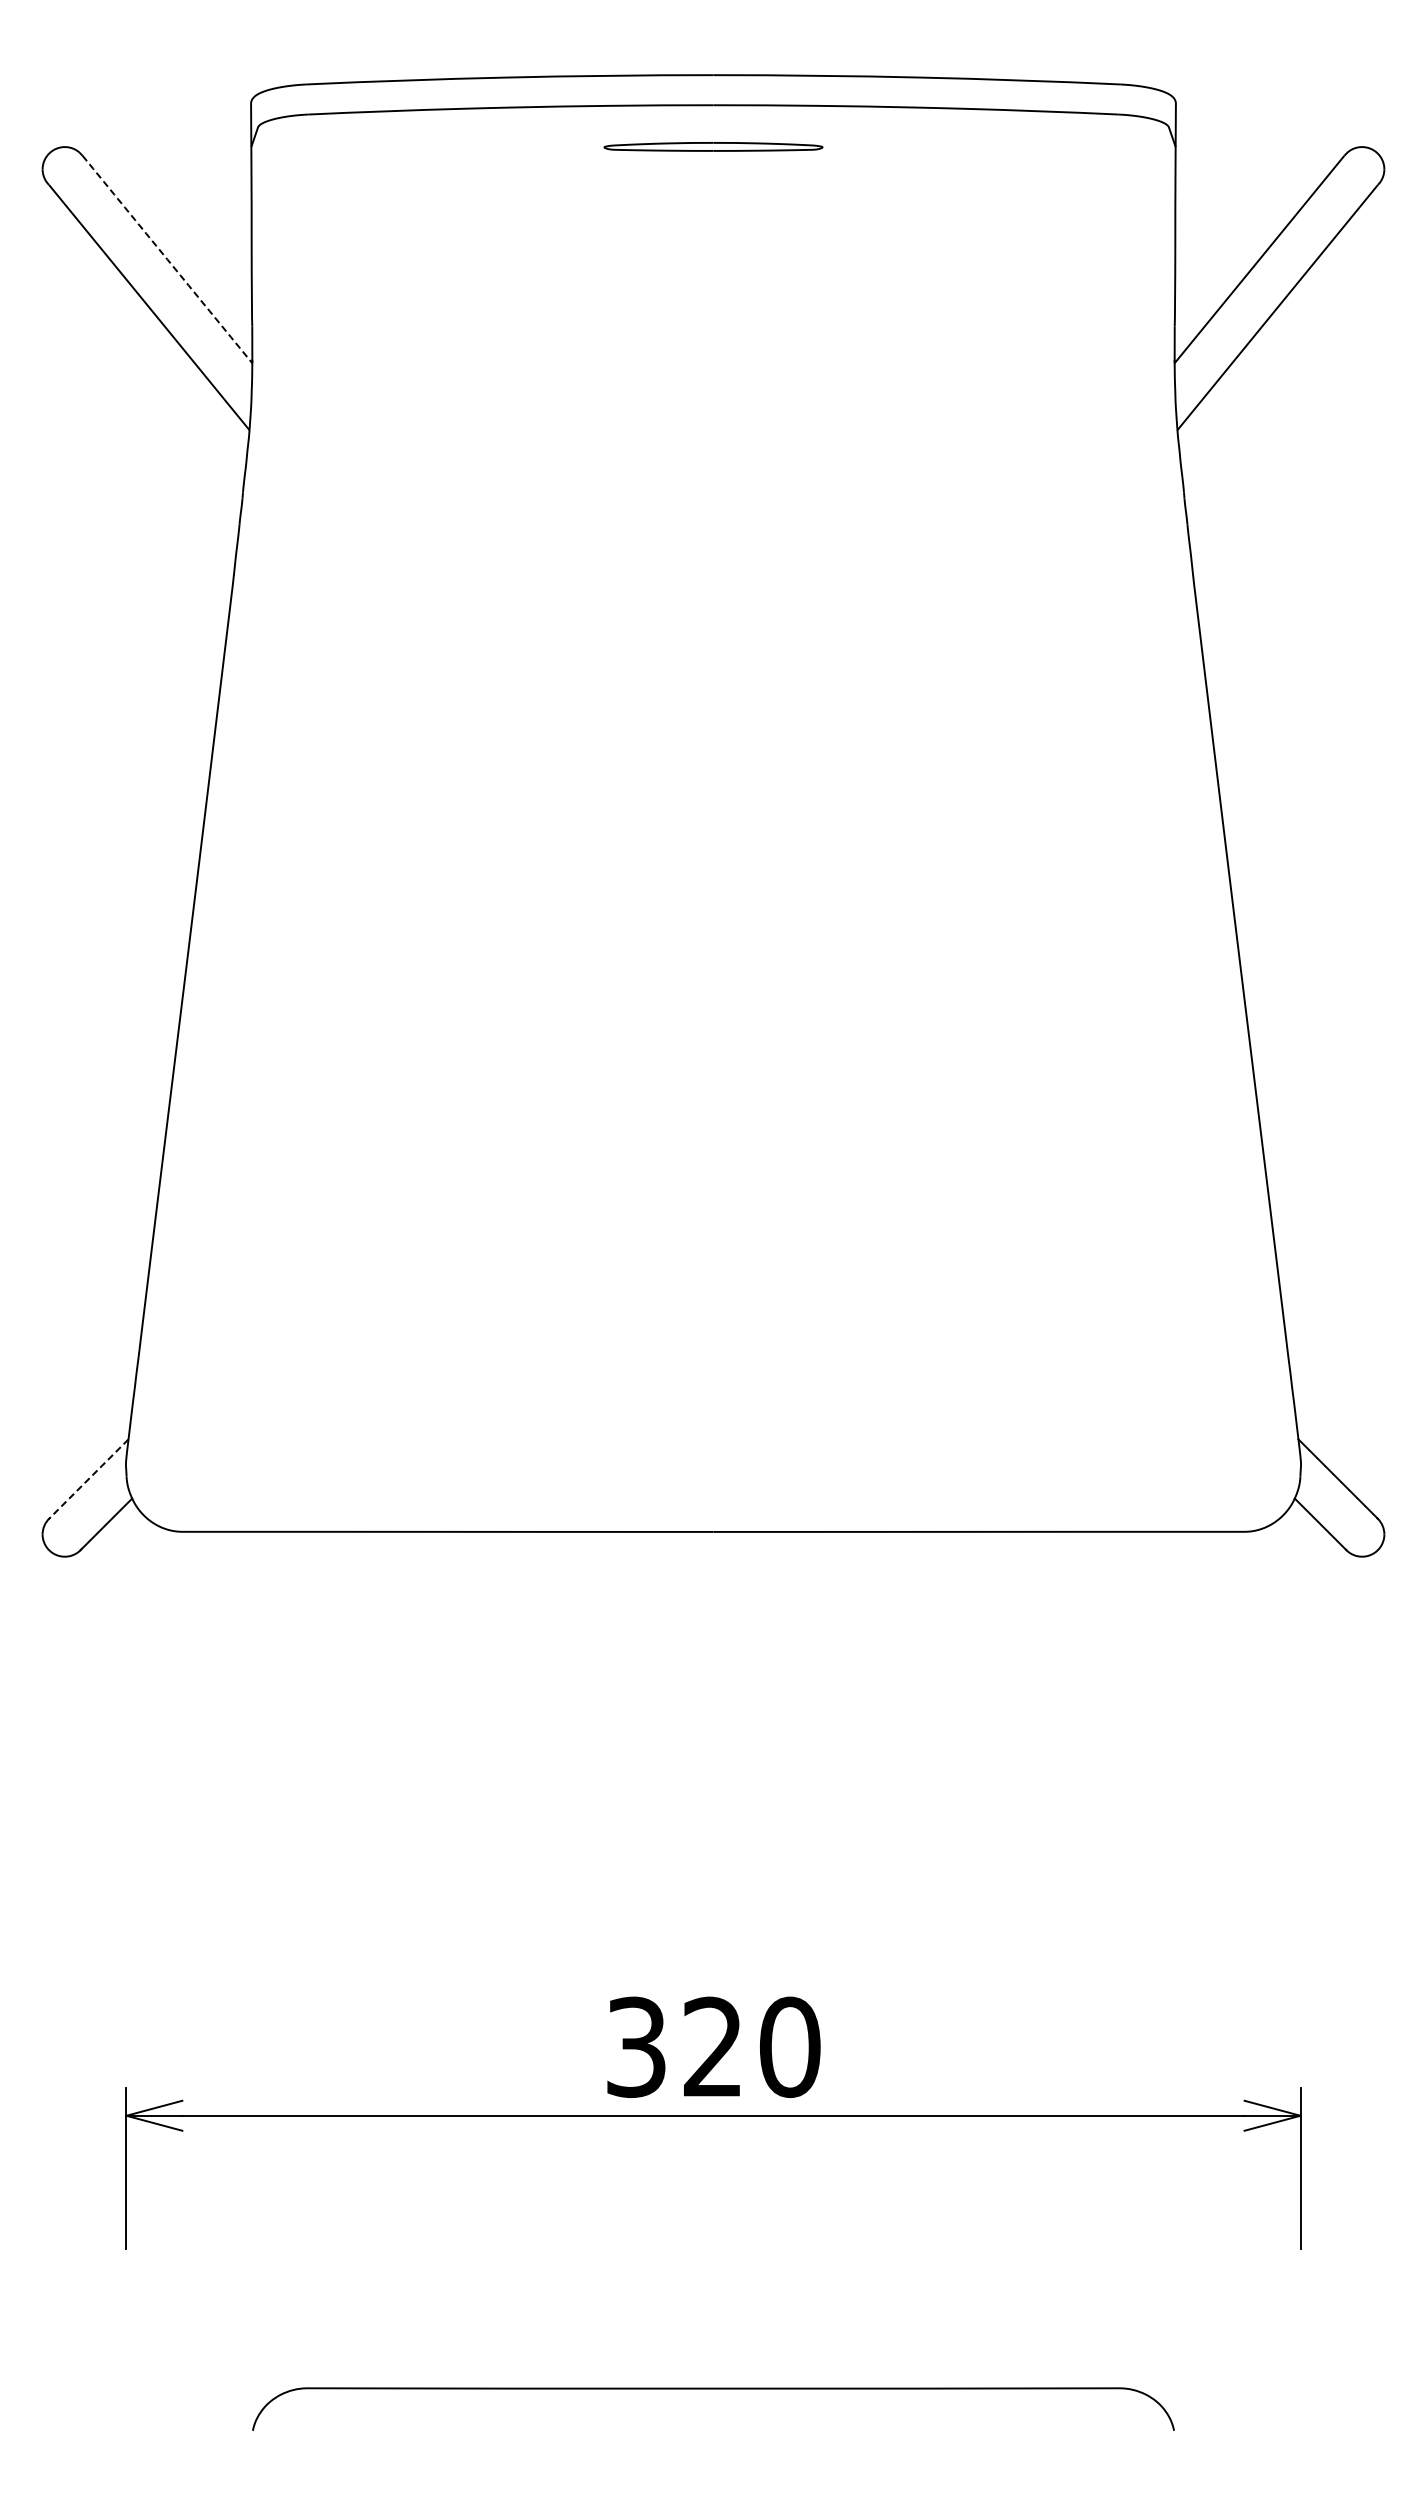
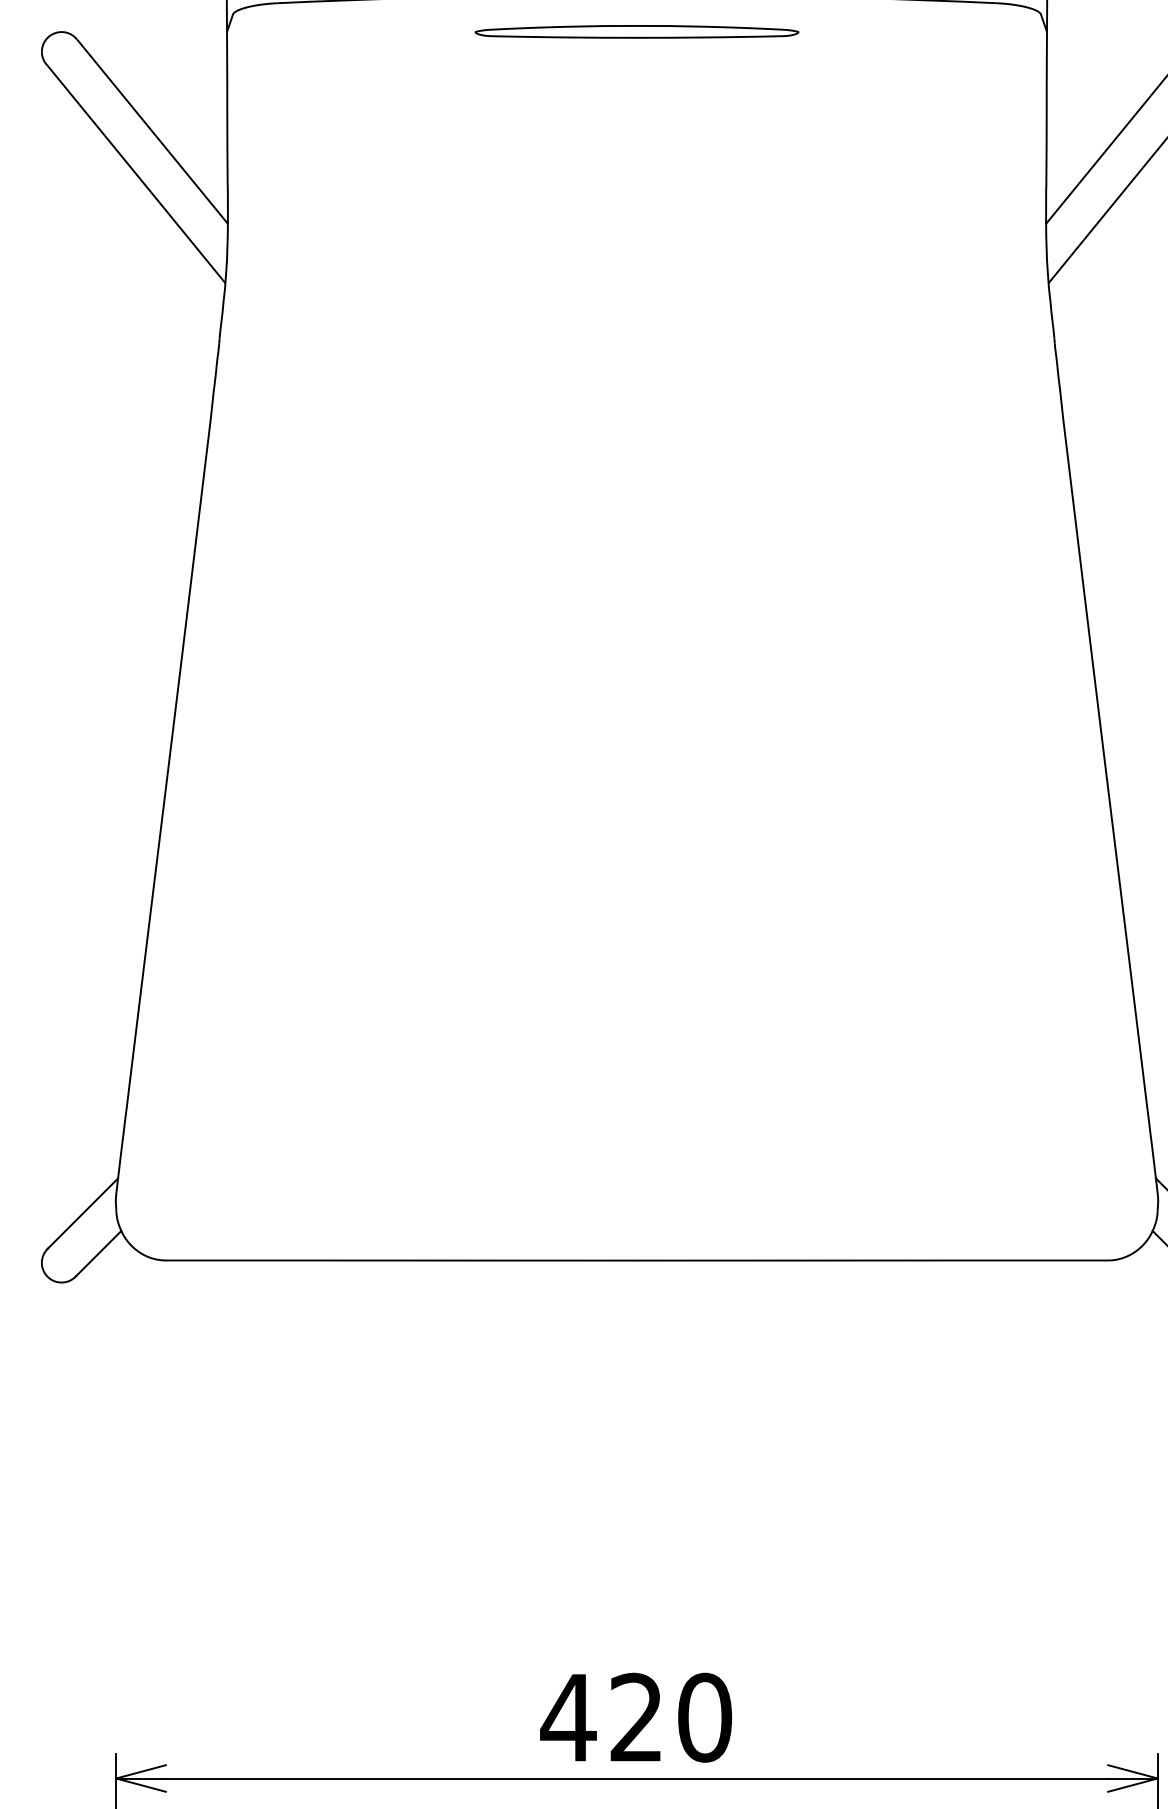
part: (713, 146) -> (637, 31), size x1.67
arc: (167, 259) -> (152, 131), dashed -> solid
line: (89, 1478) -> (83, 1213), dashed -> solid
text: (636, 2047) -> (568, 1717), 320 -> 420

